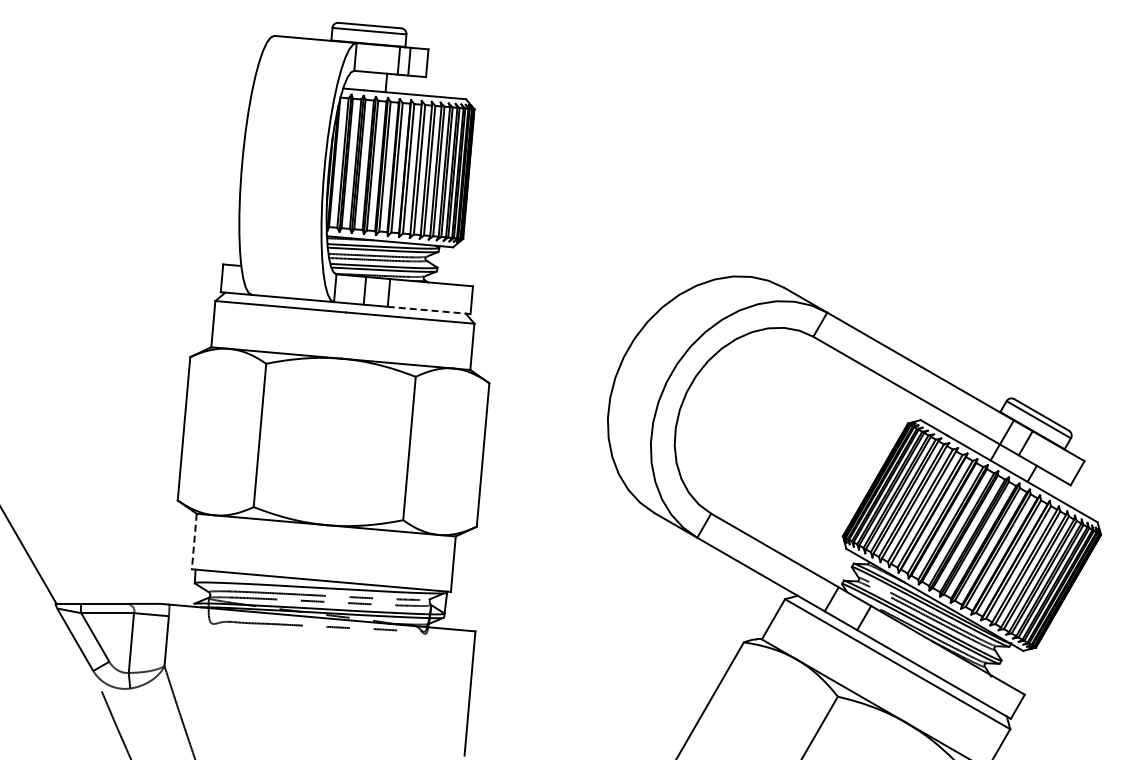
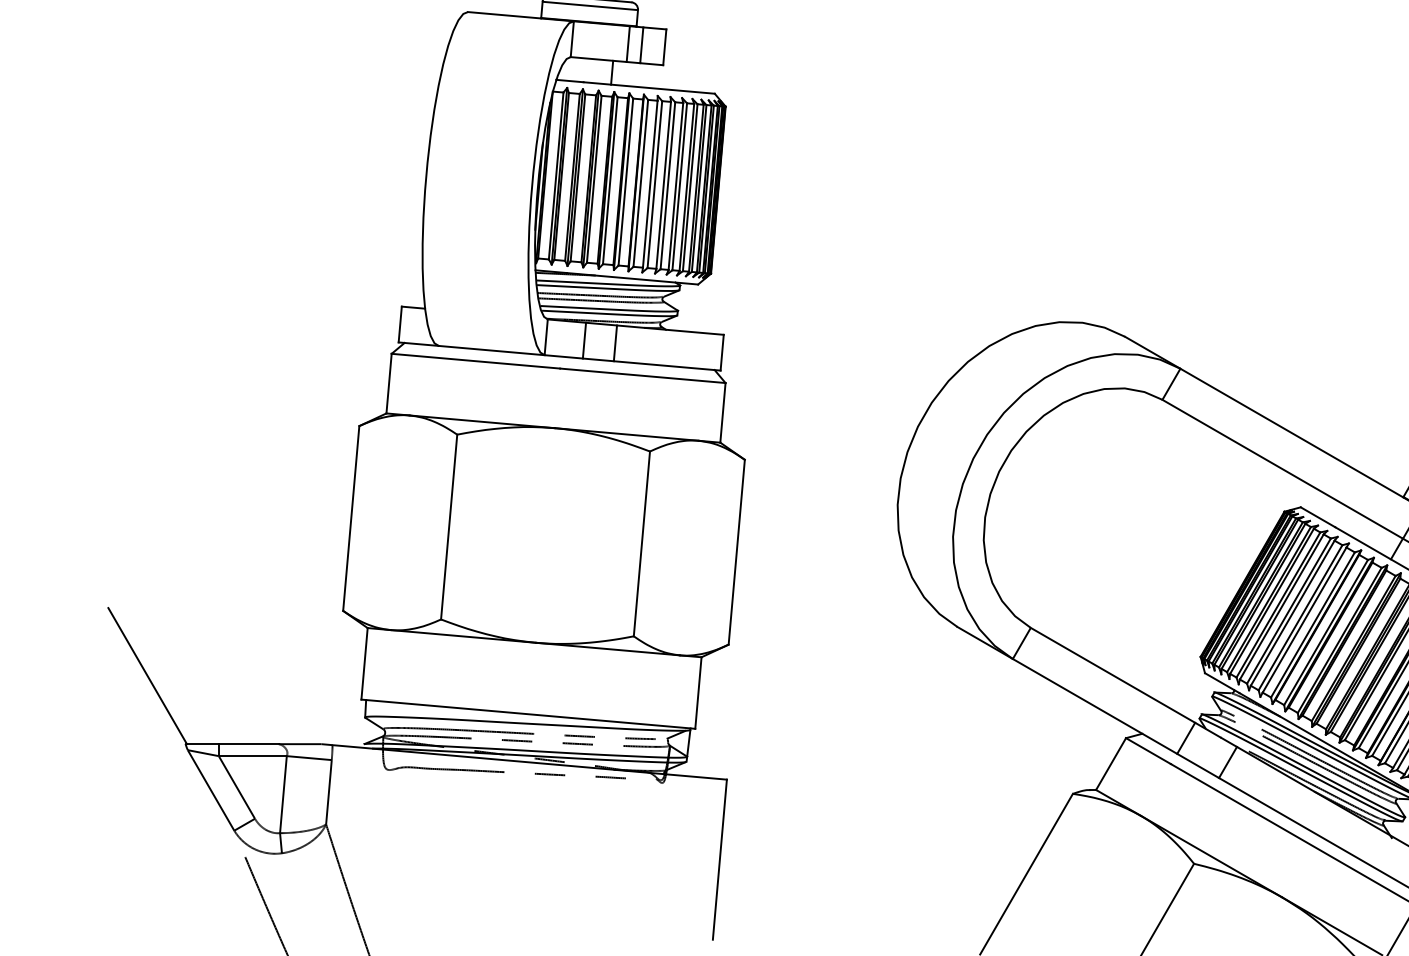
line: (429, 310) -> (667, 366), dashed -> solid
line: (194, 541) -> (364, 663), dashed -> solid

